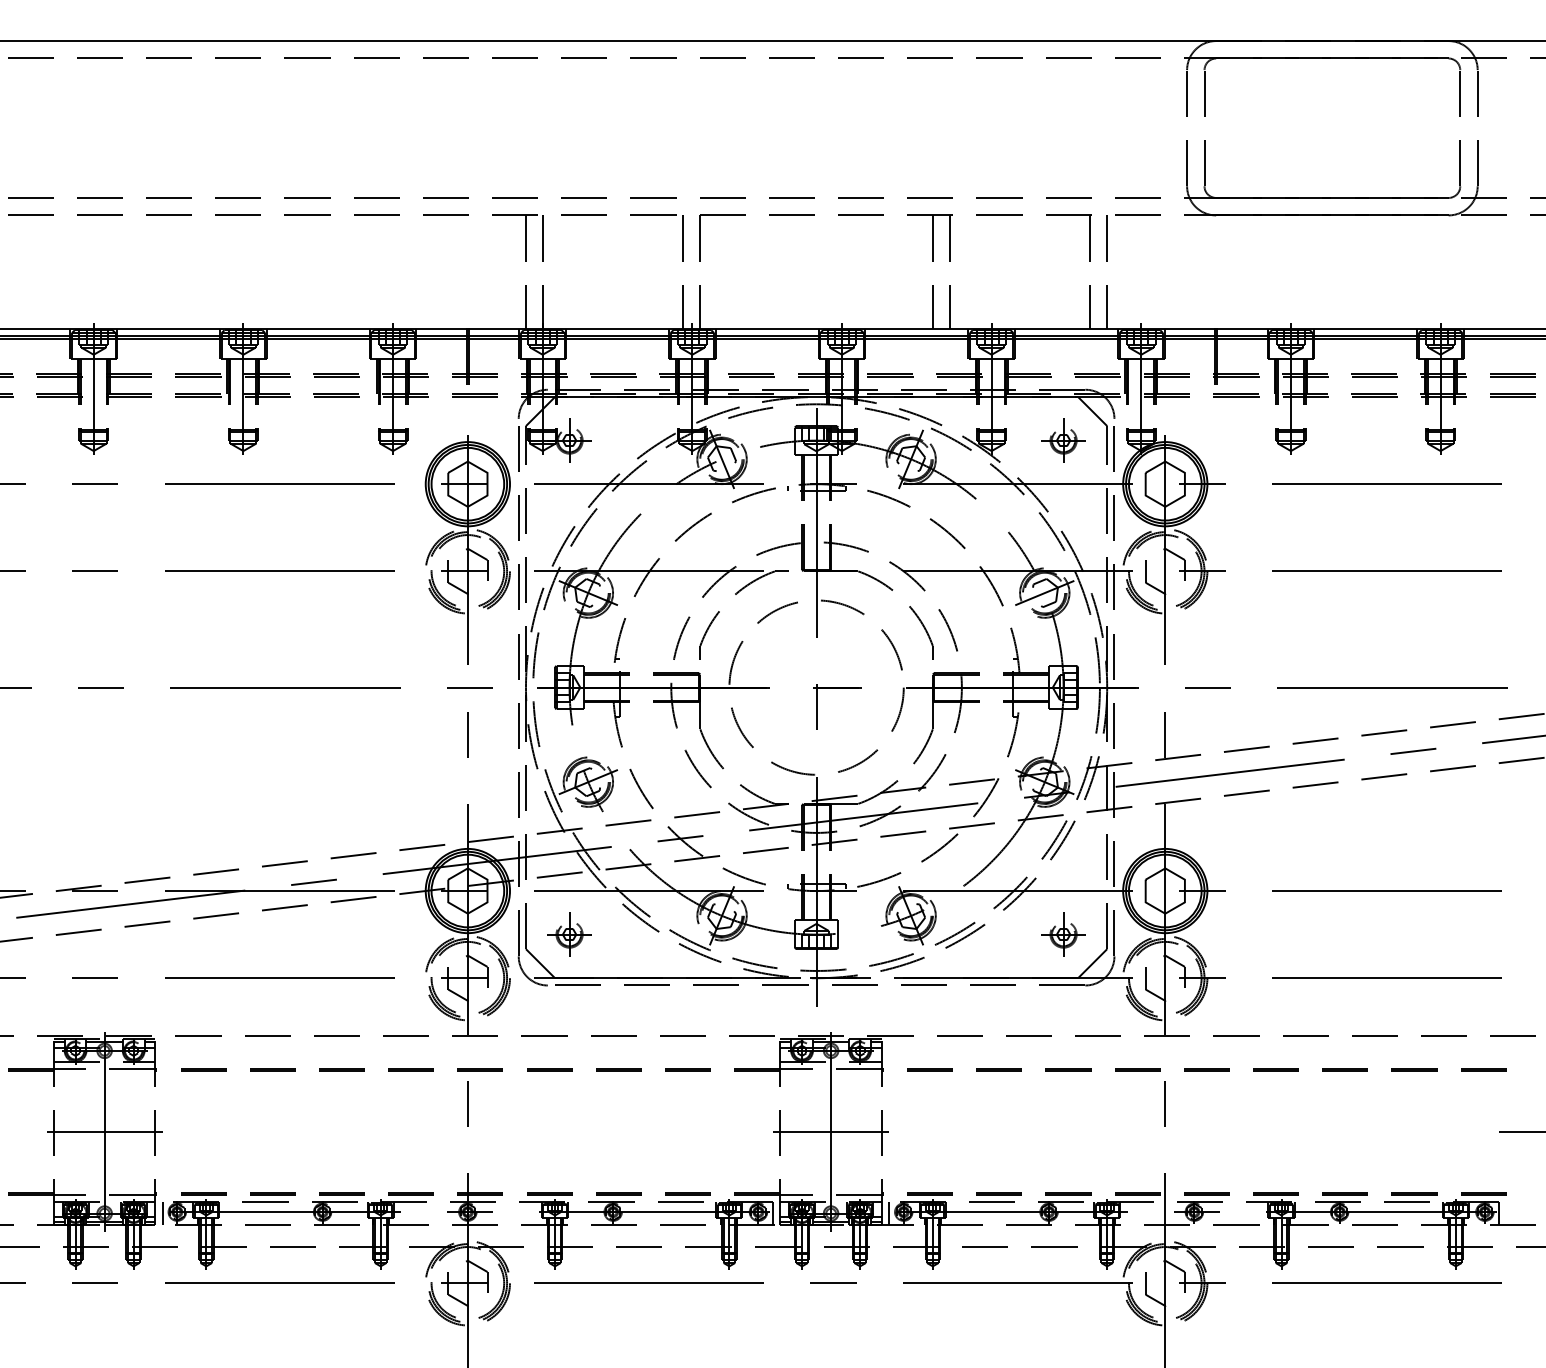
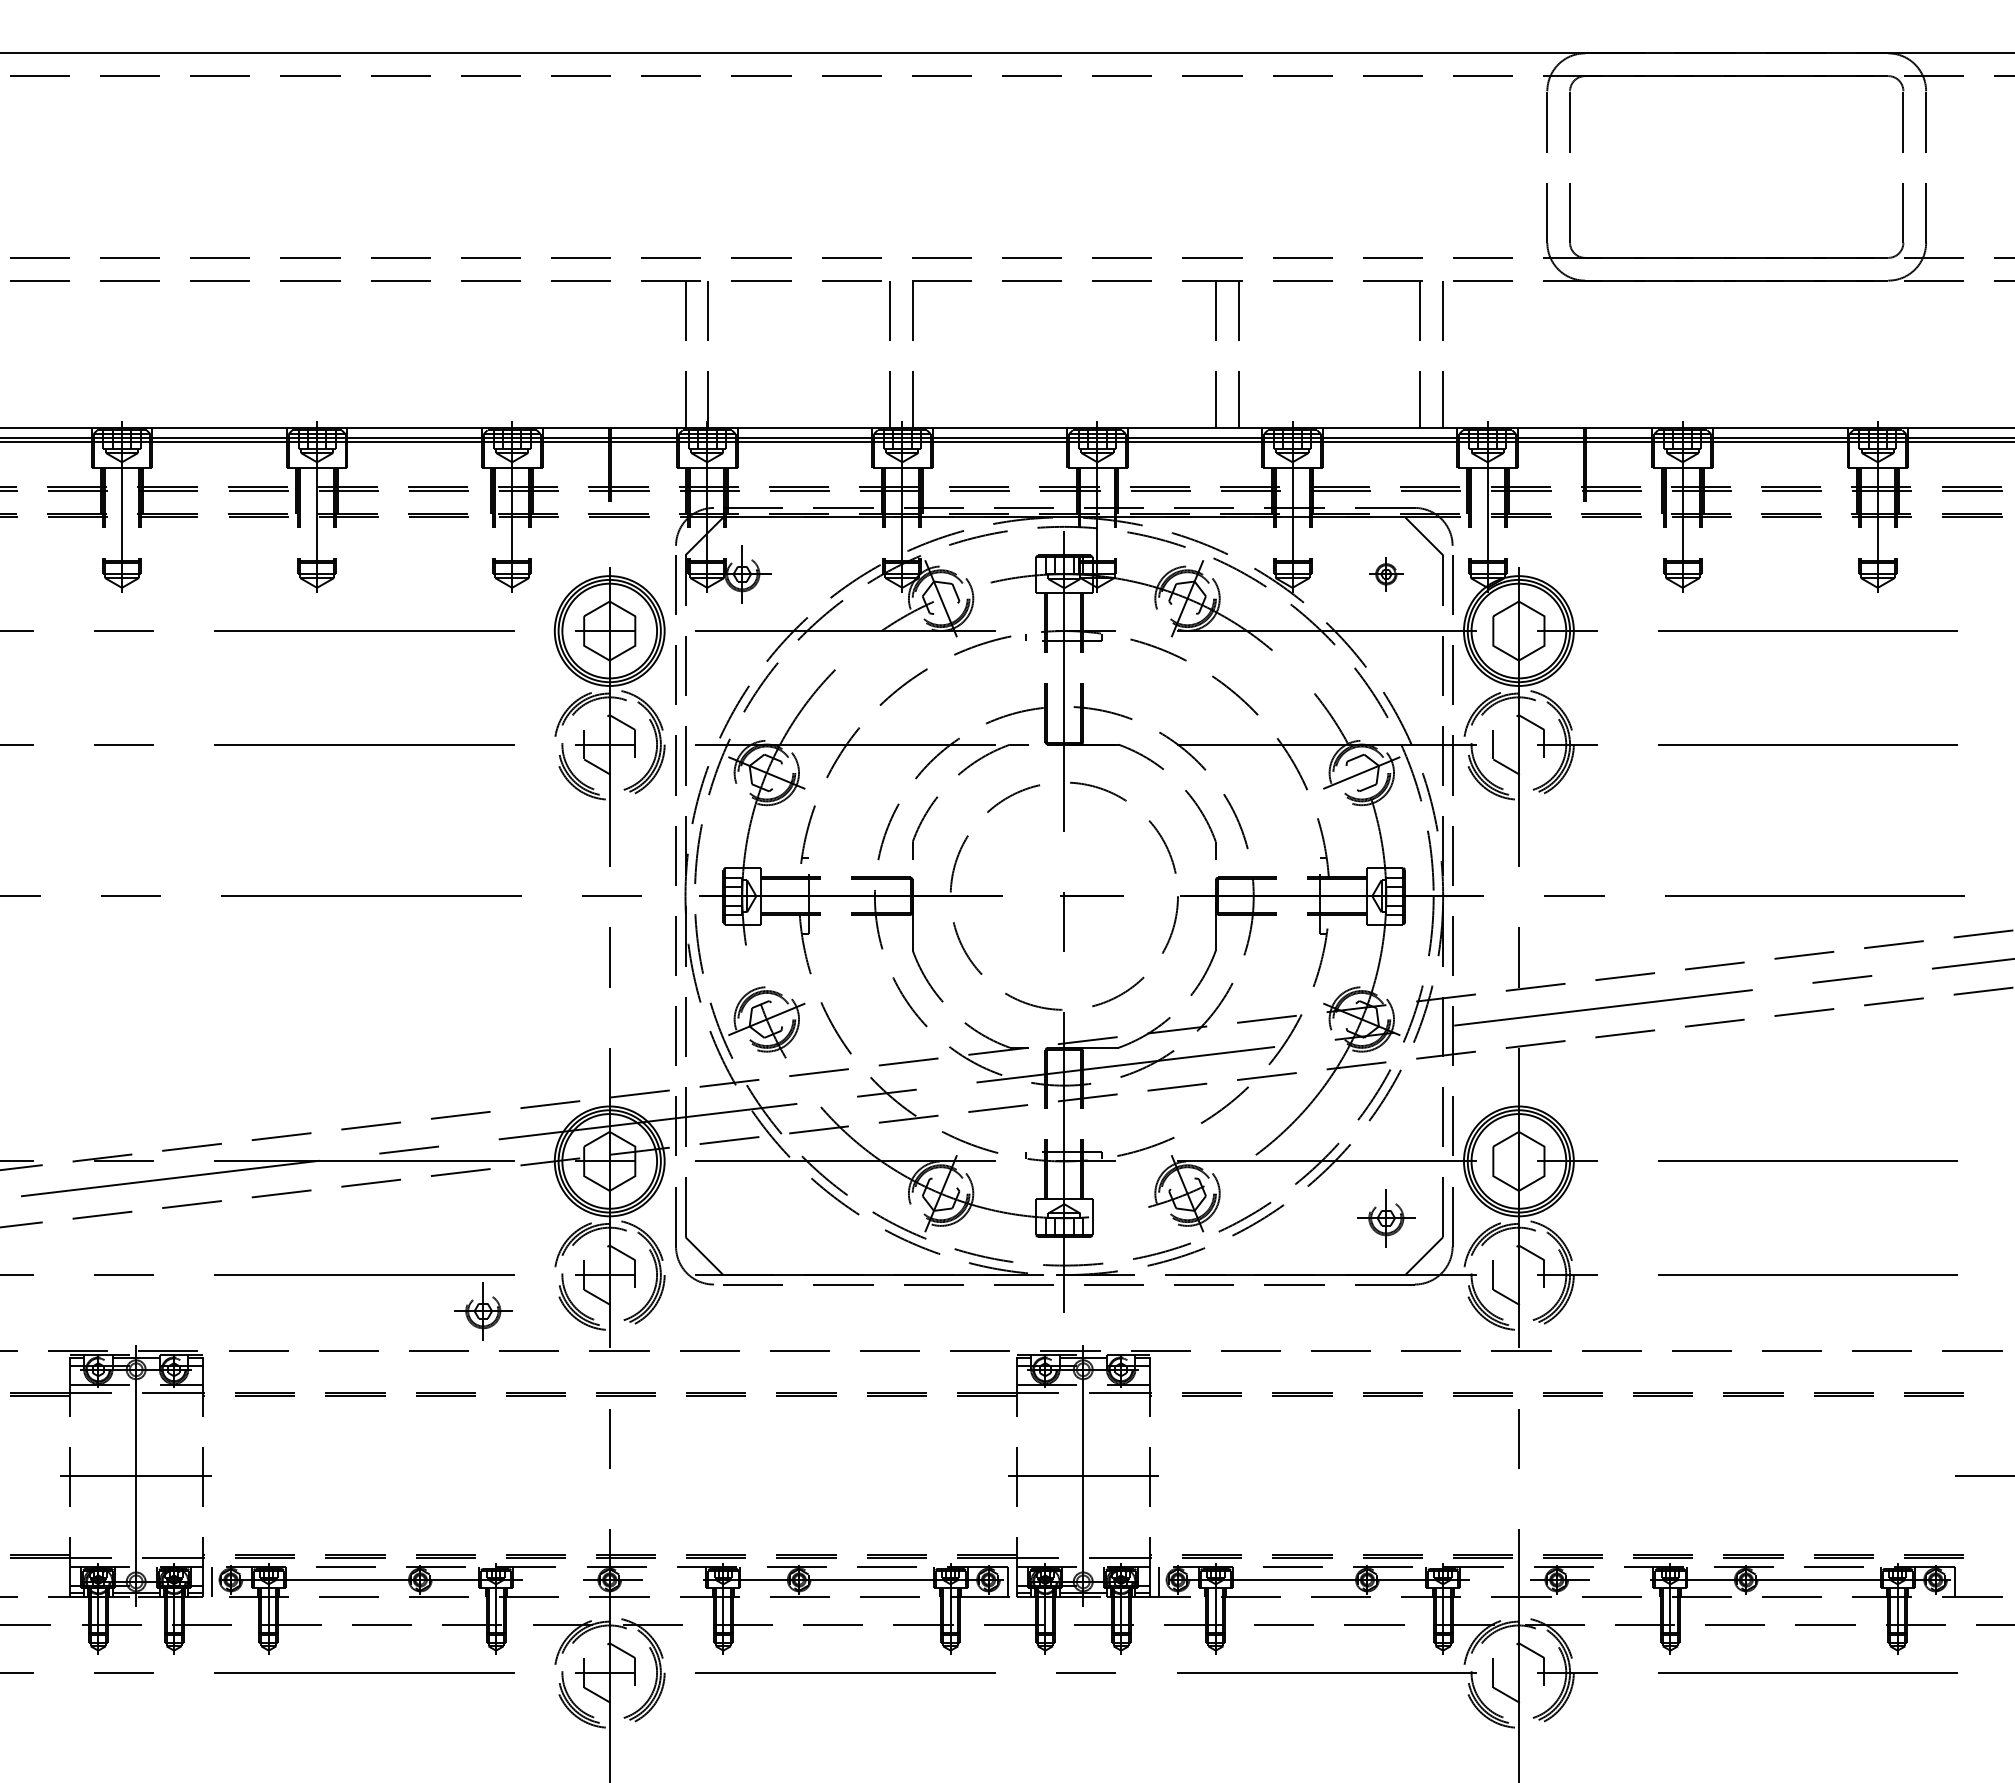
part: (1063, 440) -> (1386, 574), size x0.6
part: (569, 934) -> (483, 1311), moved

